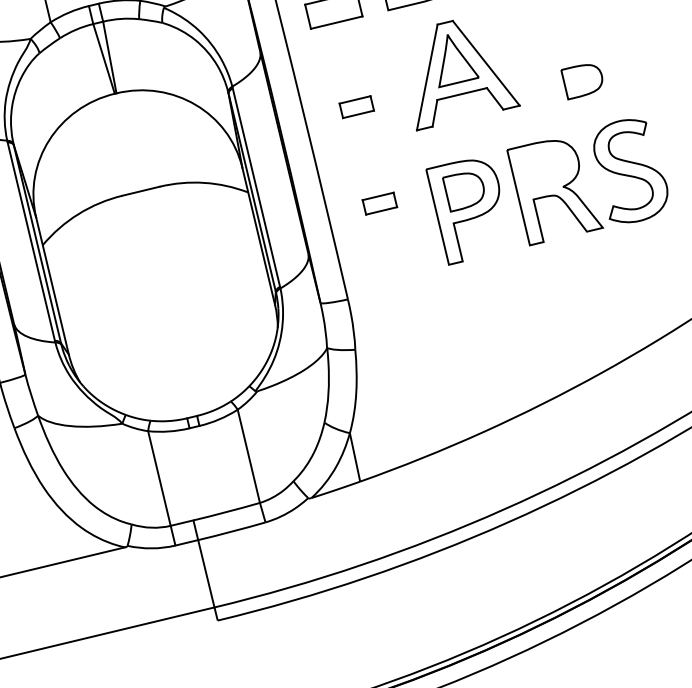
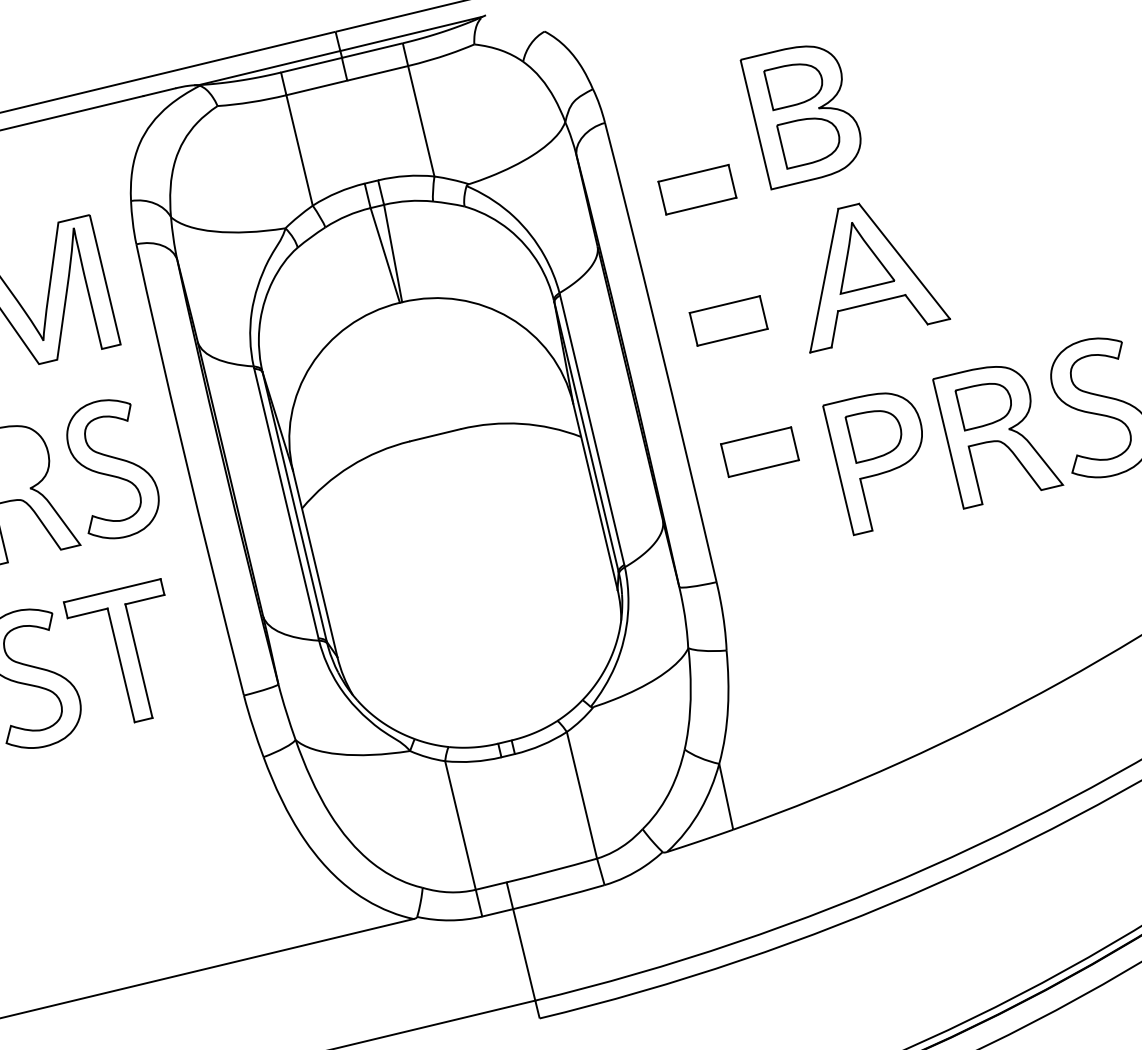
part: (581, 82) -> (982, 407), moved
part: (356, 106) -> (728, 320), size x1.67
part: (379, 203) -> (759, 451), size x1.67

